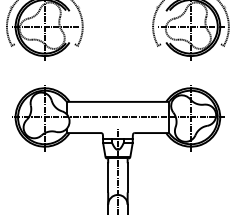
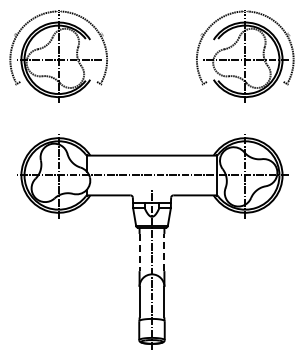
line: (108, 177) -> (139, 252), solid -> dashed
line: (127, 177) -> (164, 252), solid -> dashed

